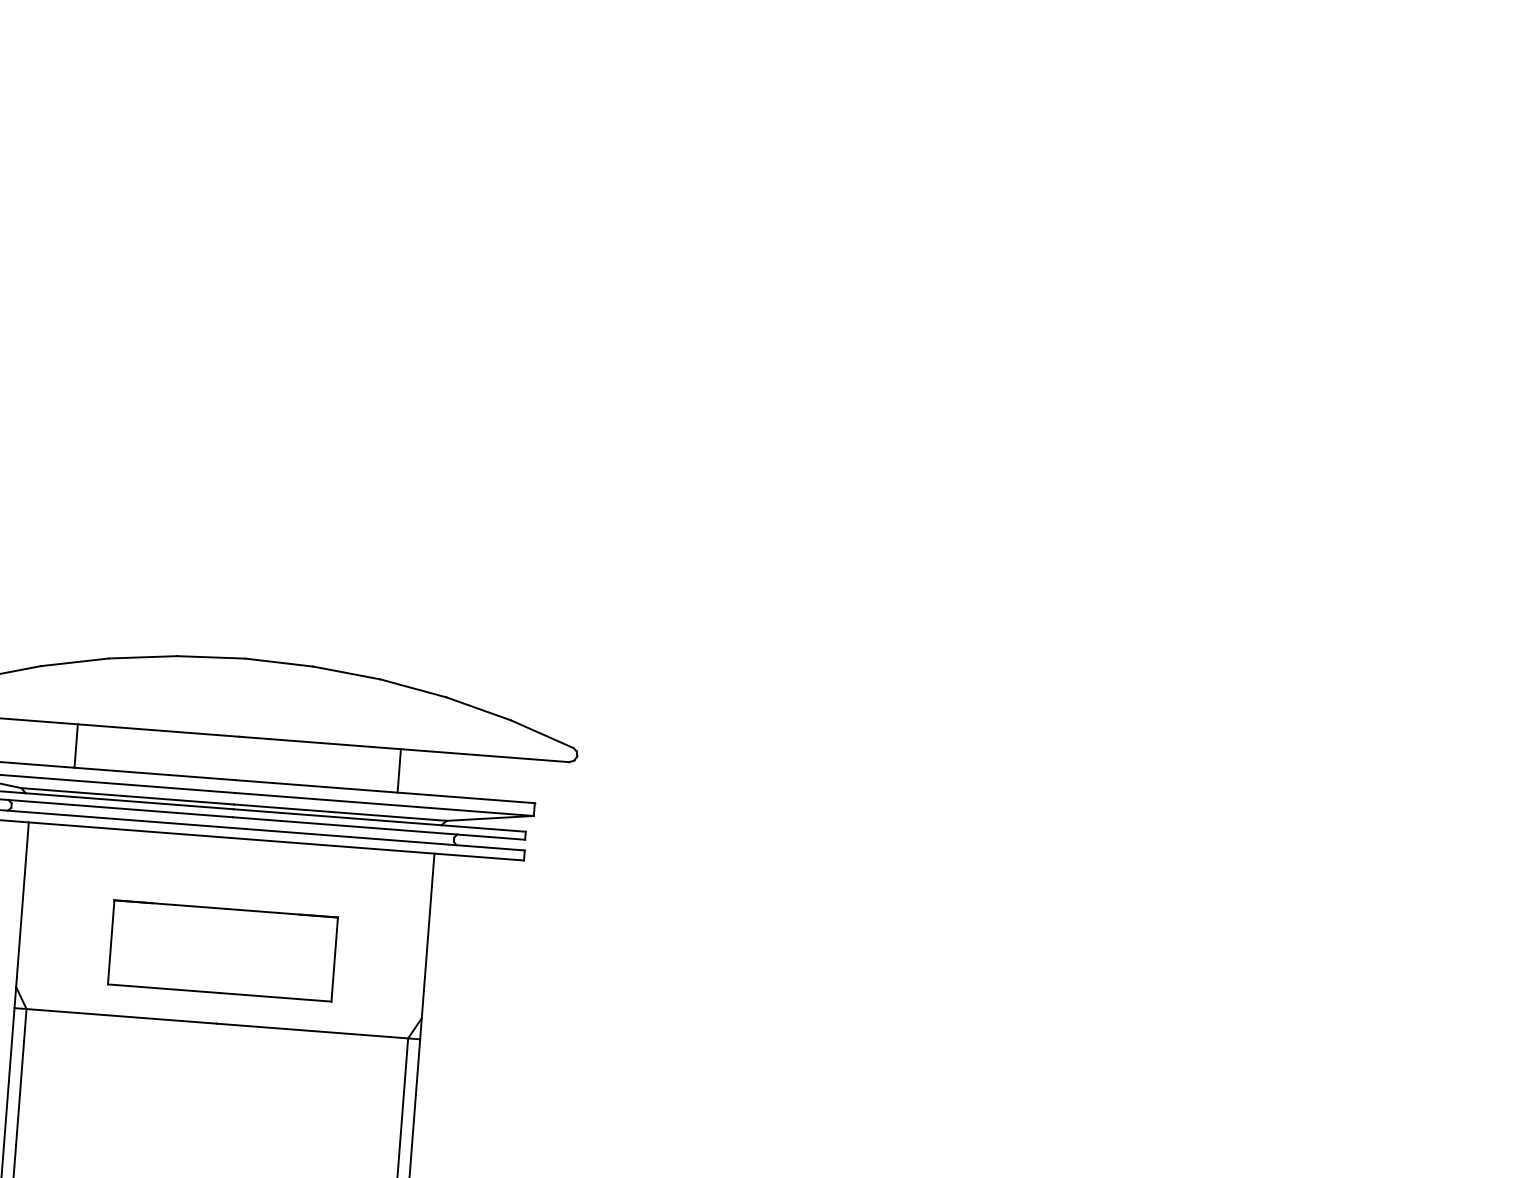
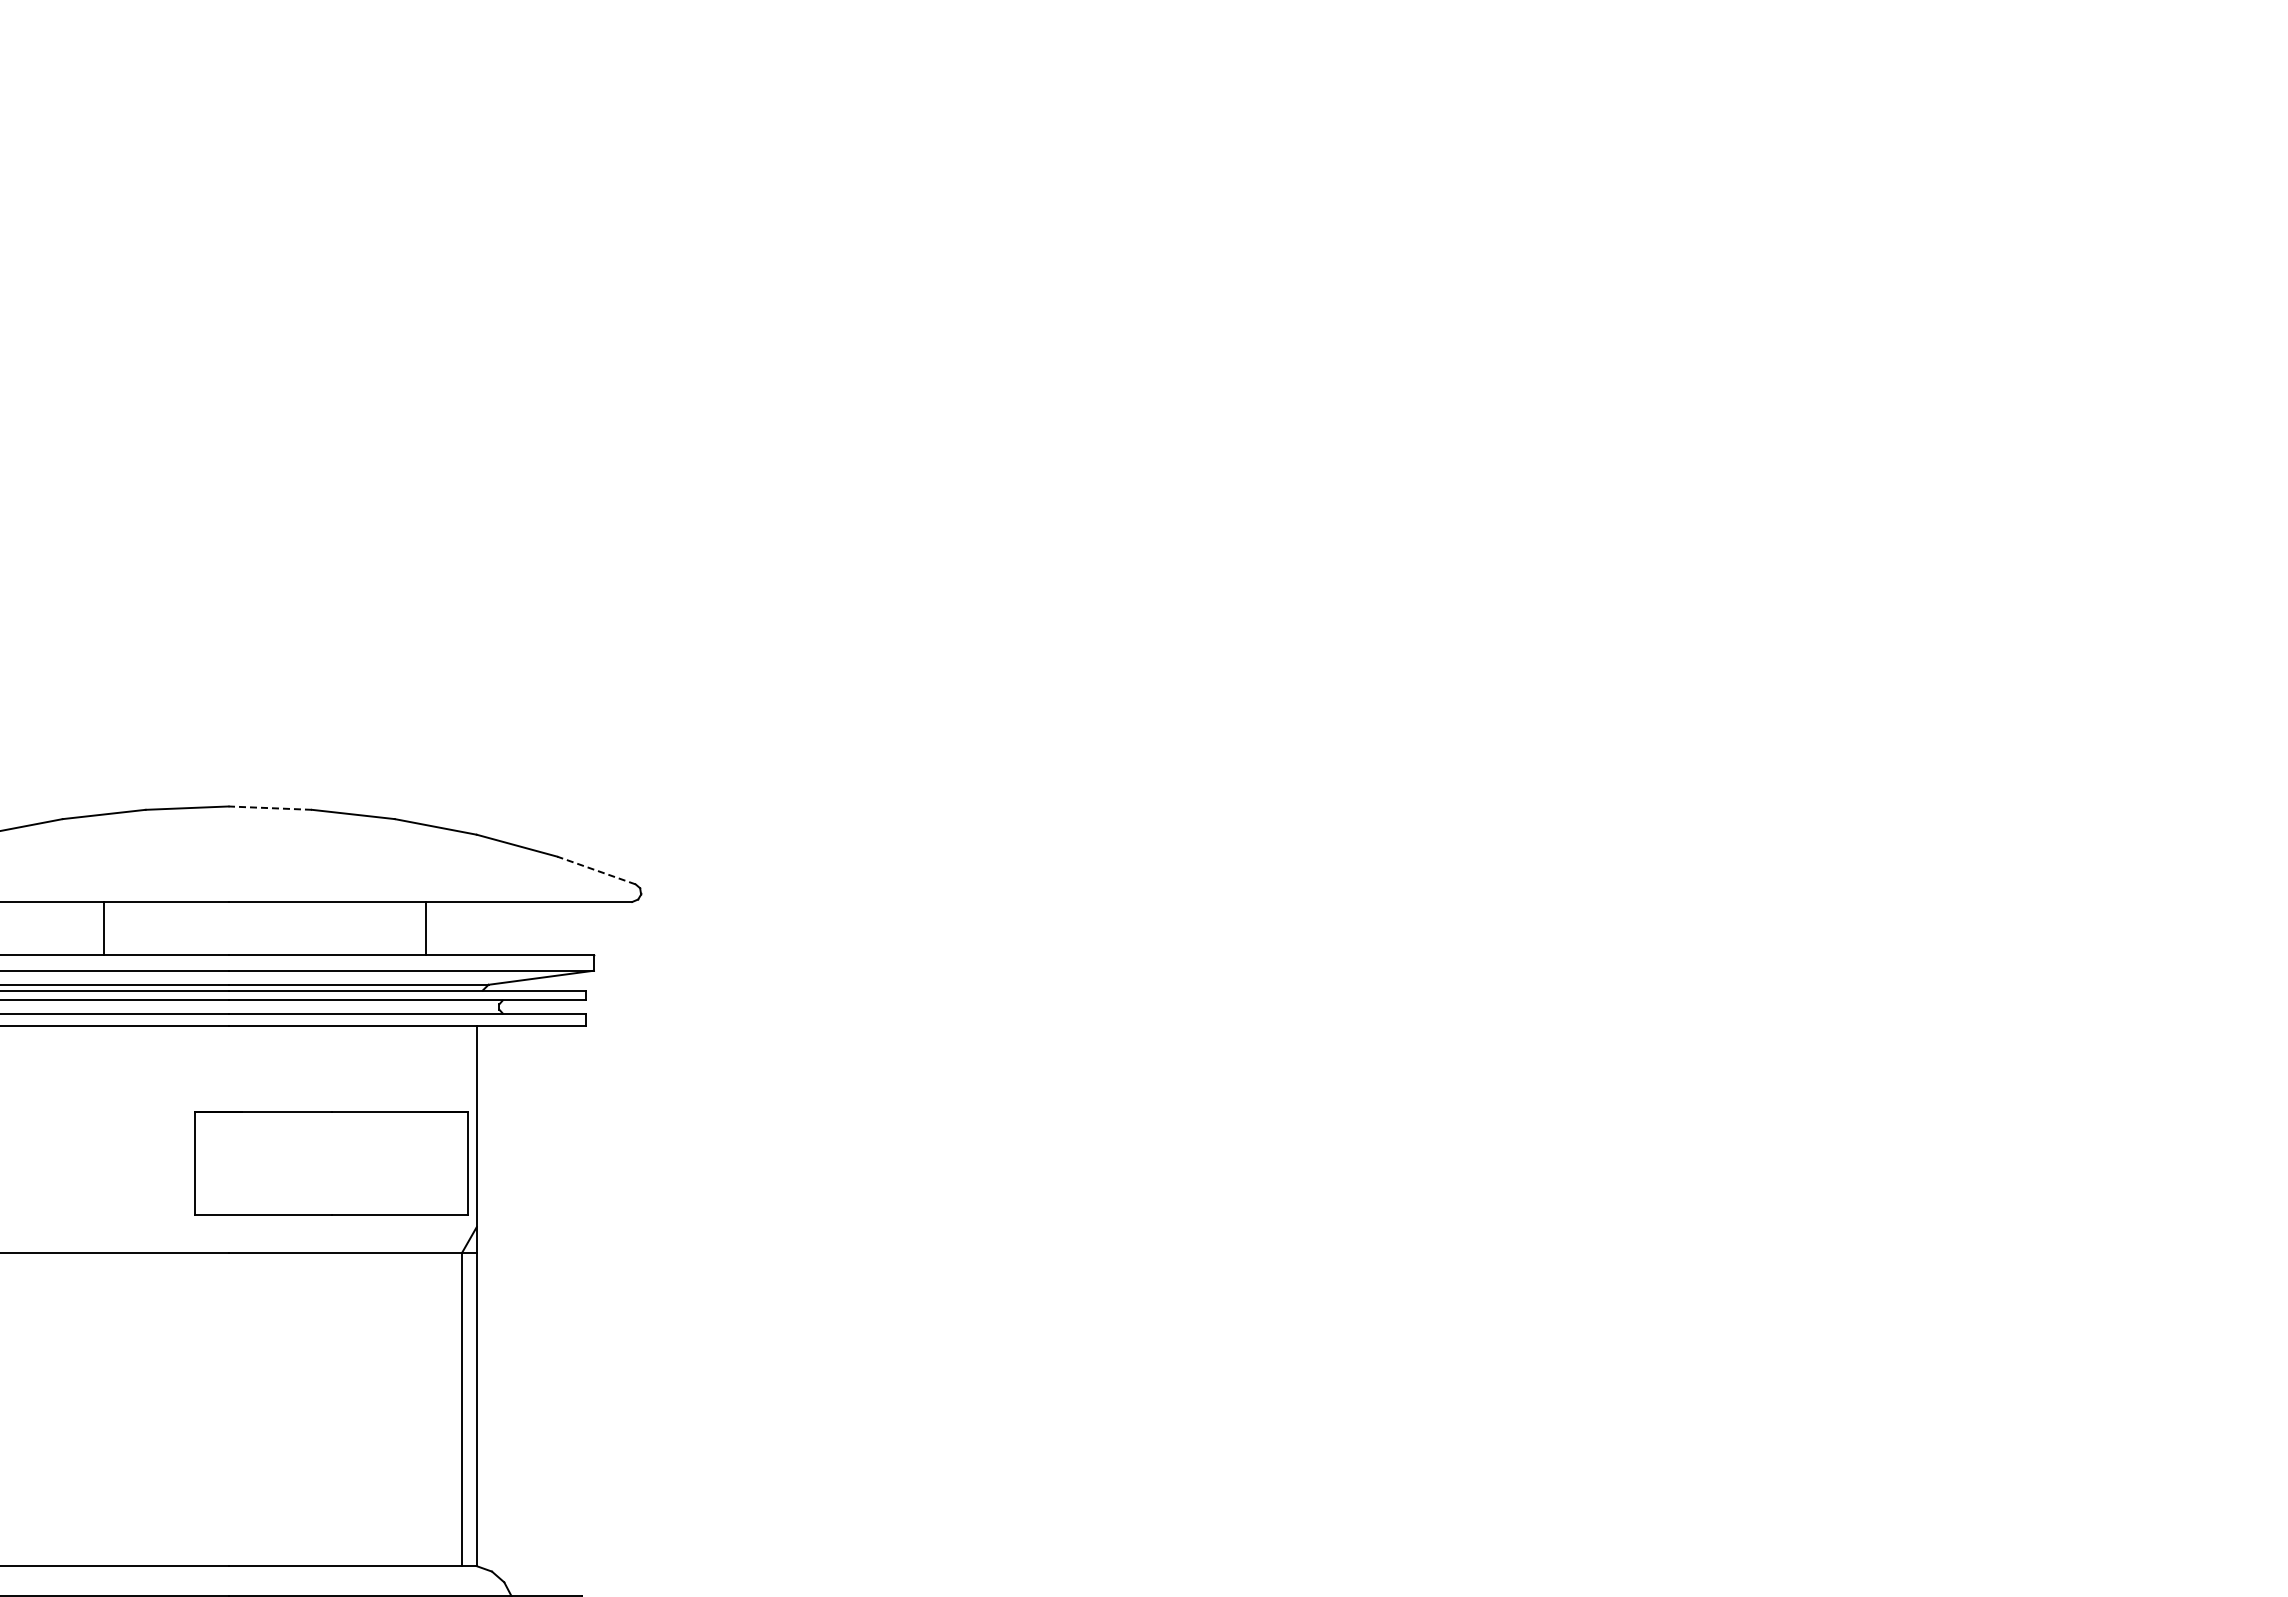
line: (279, 662) -> (270, 808), solid -> dashed
line: (542, 734) -> (596, 870), solid -> dashed
line: (76, 746) -> (104, 928), moved
part: (222, 950) -> (331, 1163), moved

